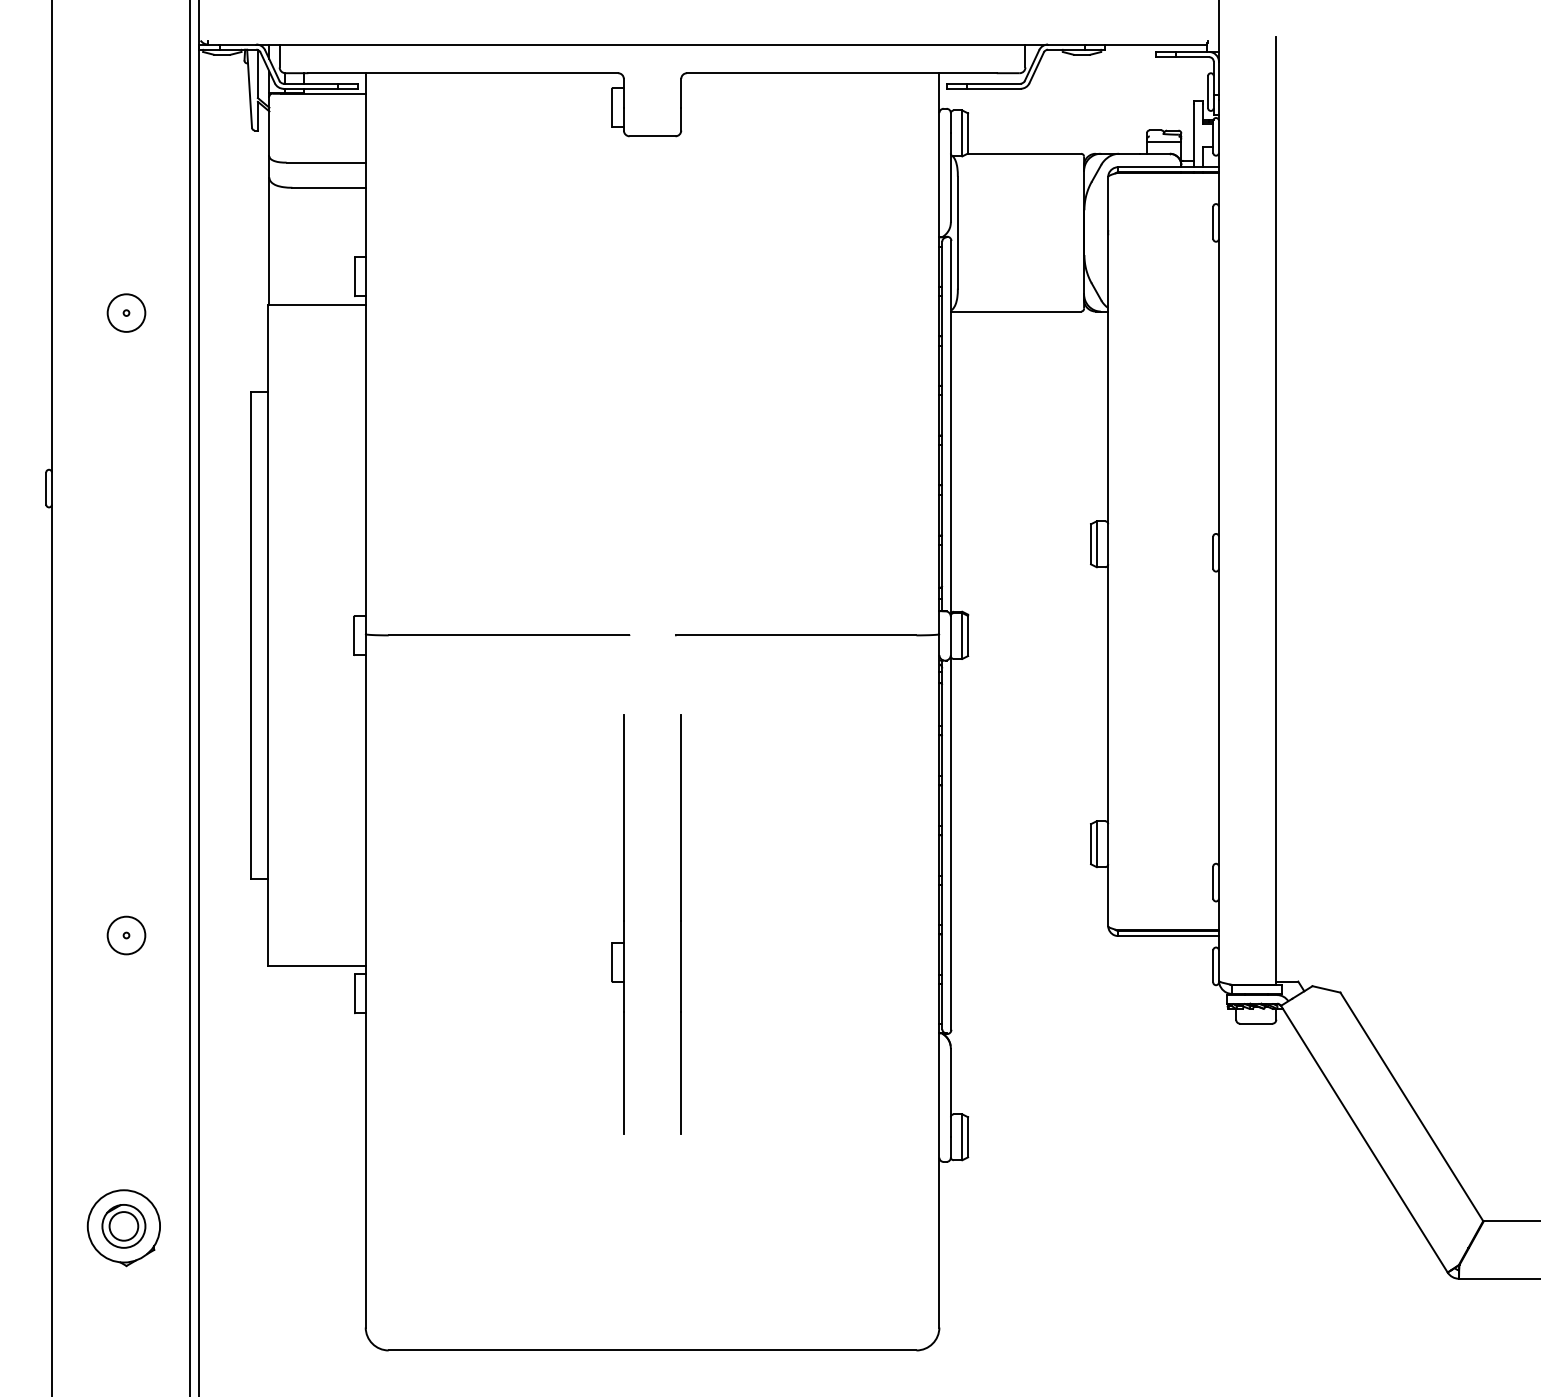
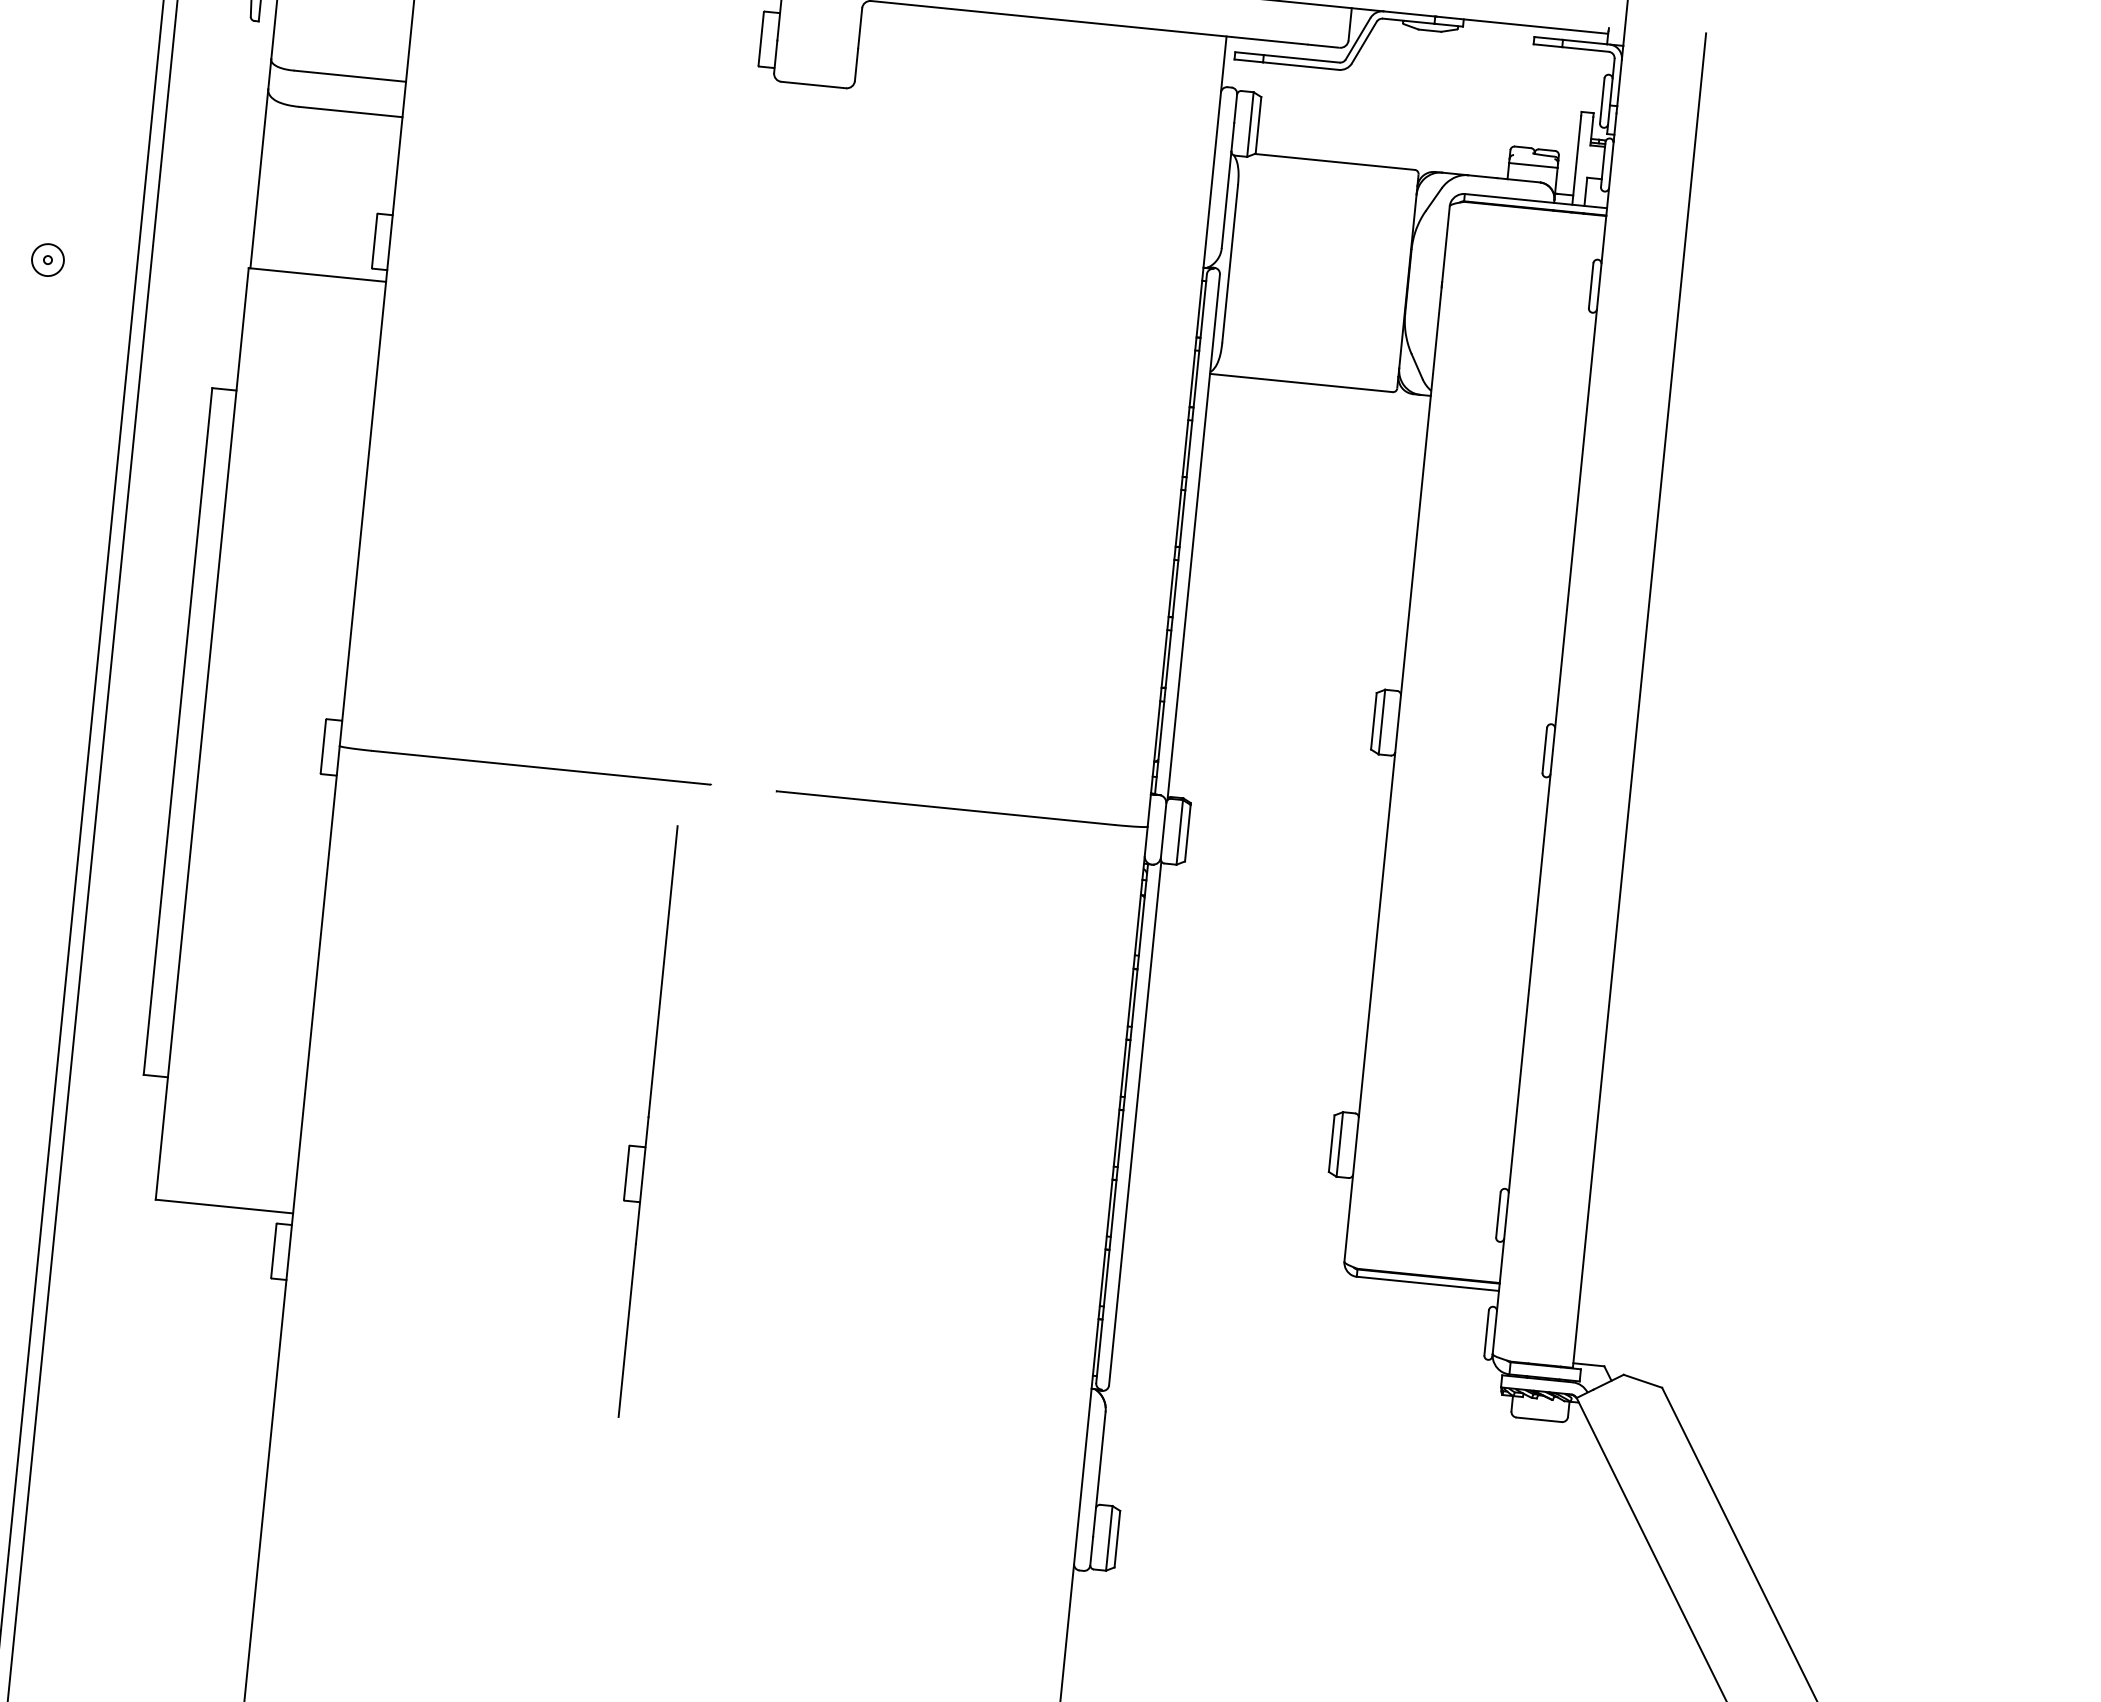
circle: (126, 312) -> (48, 259), size x0.6
part: (617, 924) -> (639, 1120), moved
line: (680, 924) -> (742, 1199), removed

